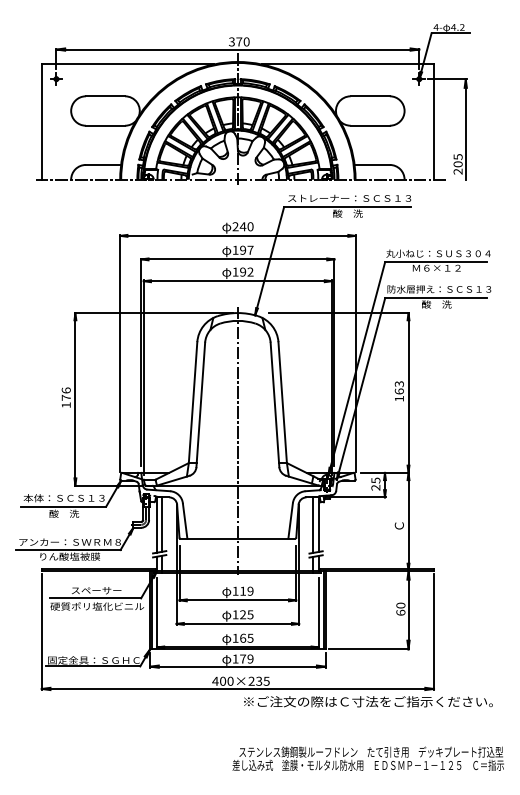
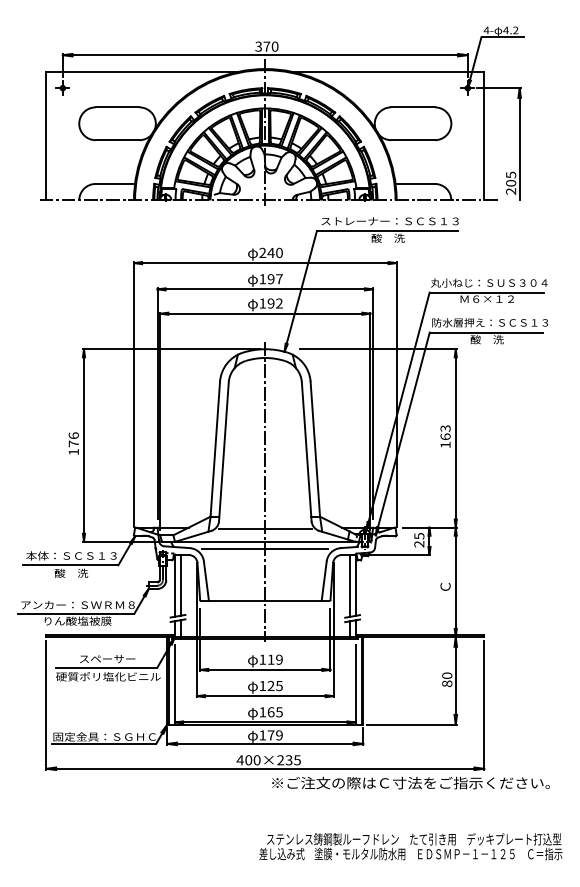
line: (238, 473) -> (265, 528), added
line: (238, 491) -> (265, 548), added
text: (401, 612) -> (447, 683), 60 -> 80

